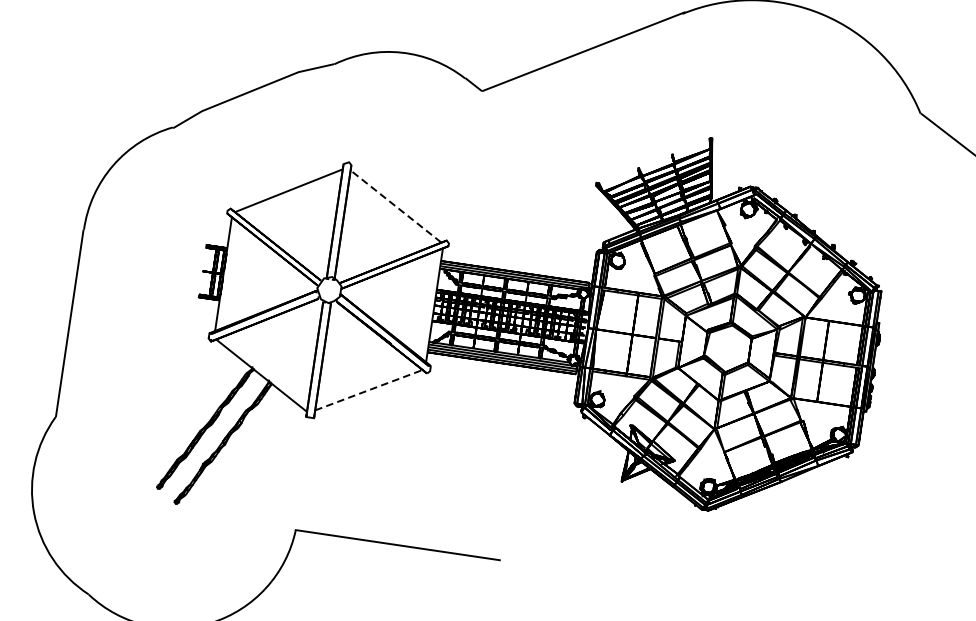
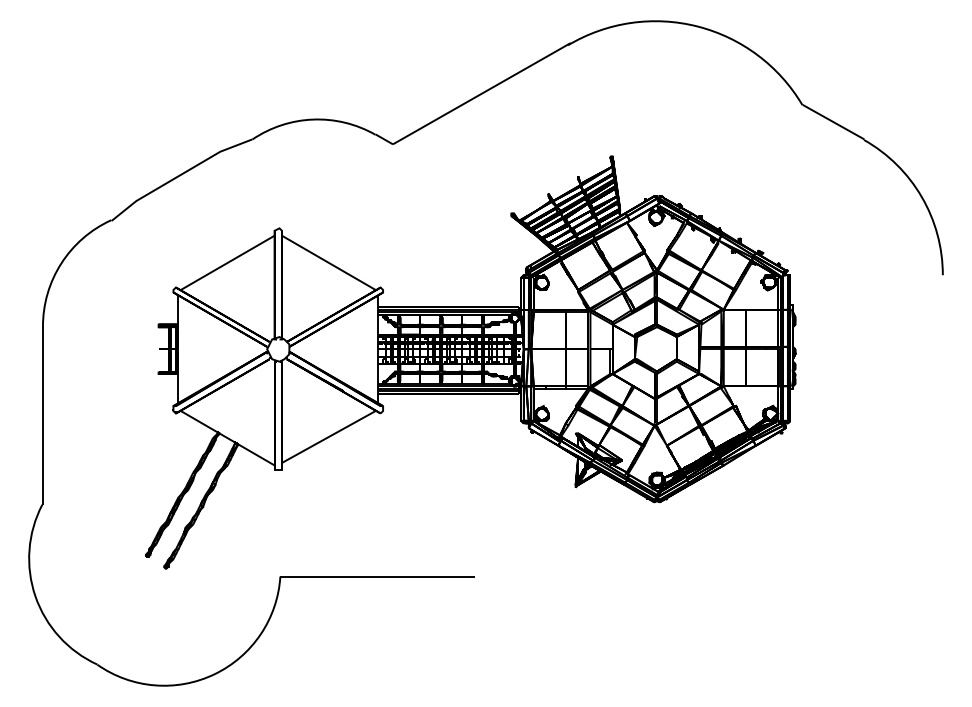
line: (395, 205) -> (328, 262), dashed -> solid
line: (368, 389) -> (328, 436), dashed -> solid

